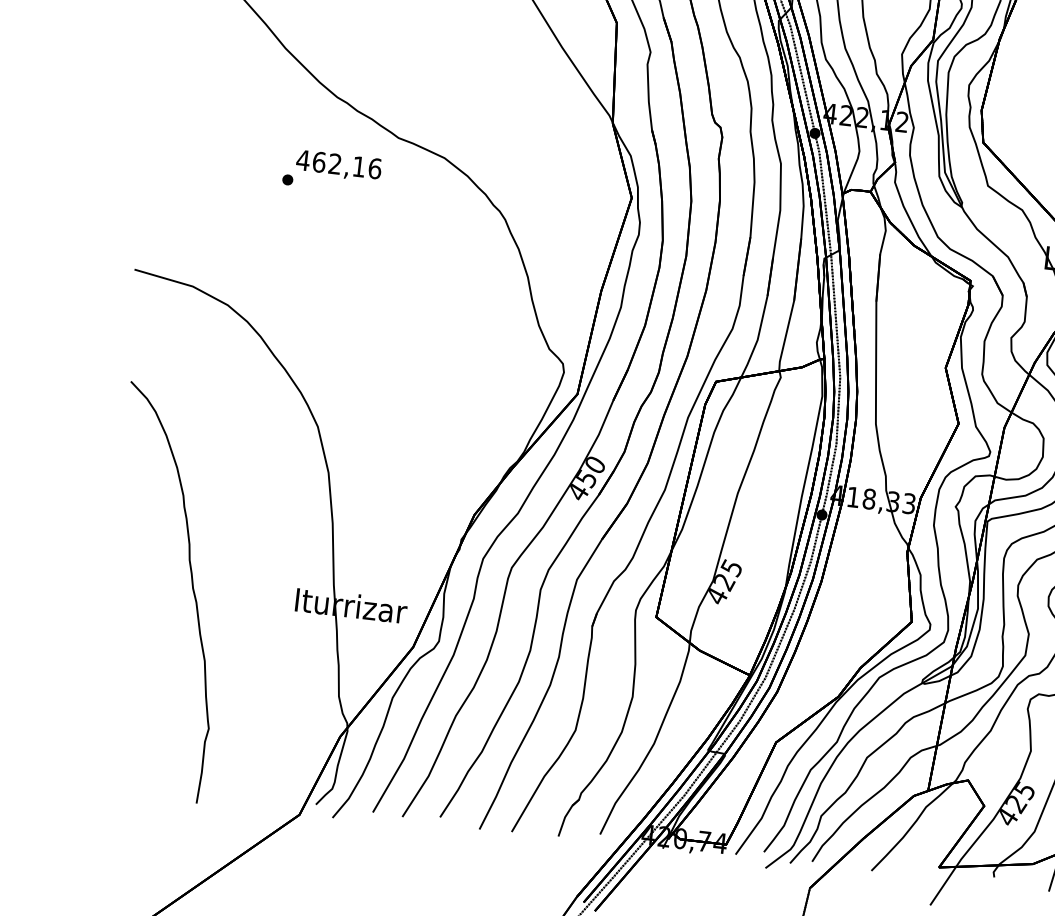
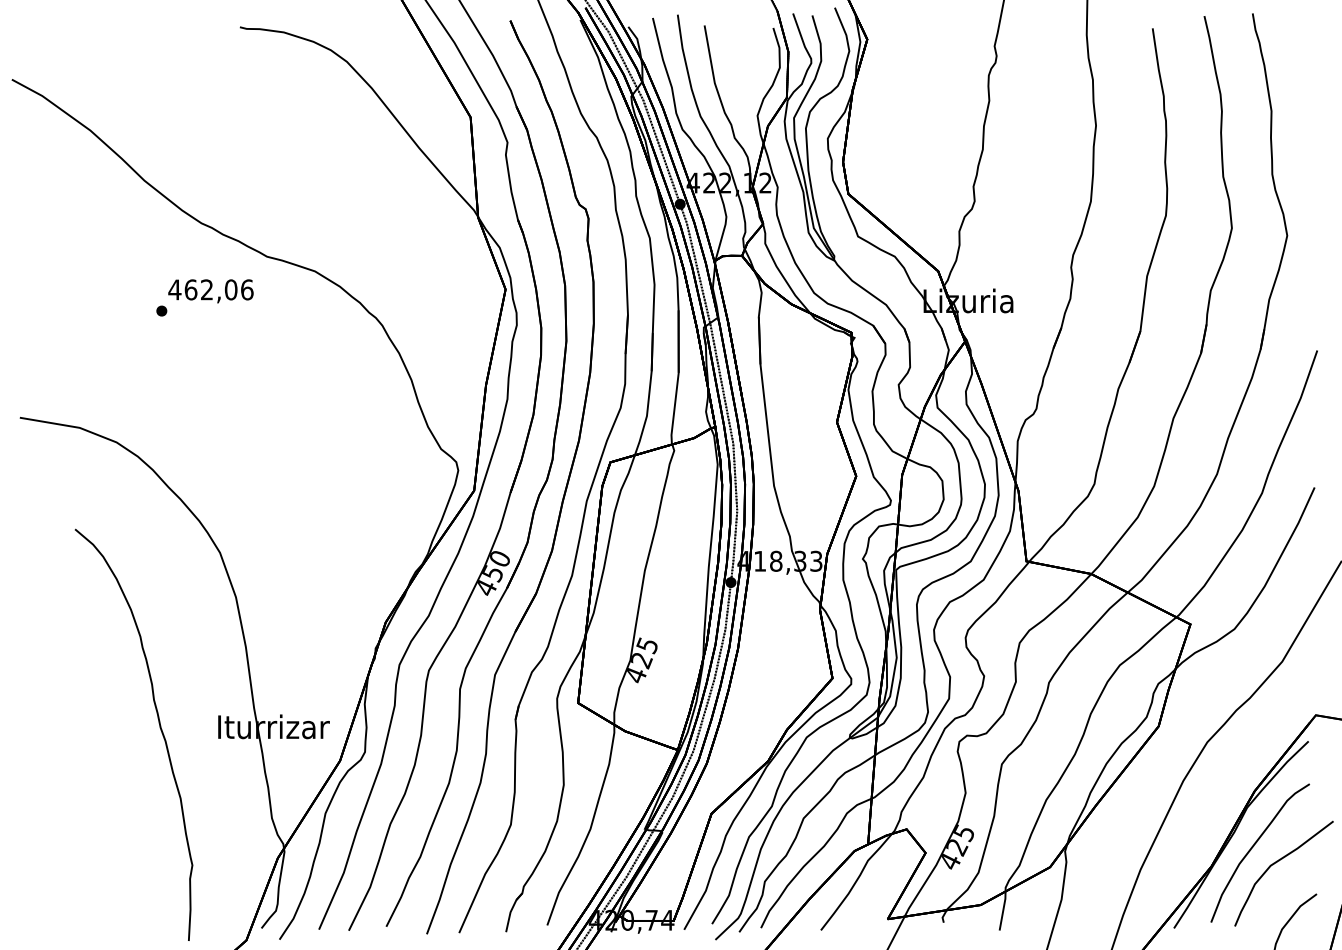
text: (358, 166) -> (230, 289), 462,16 -> 462,06
part: (191, 588) -> (159, 727), moved

